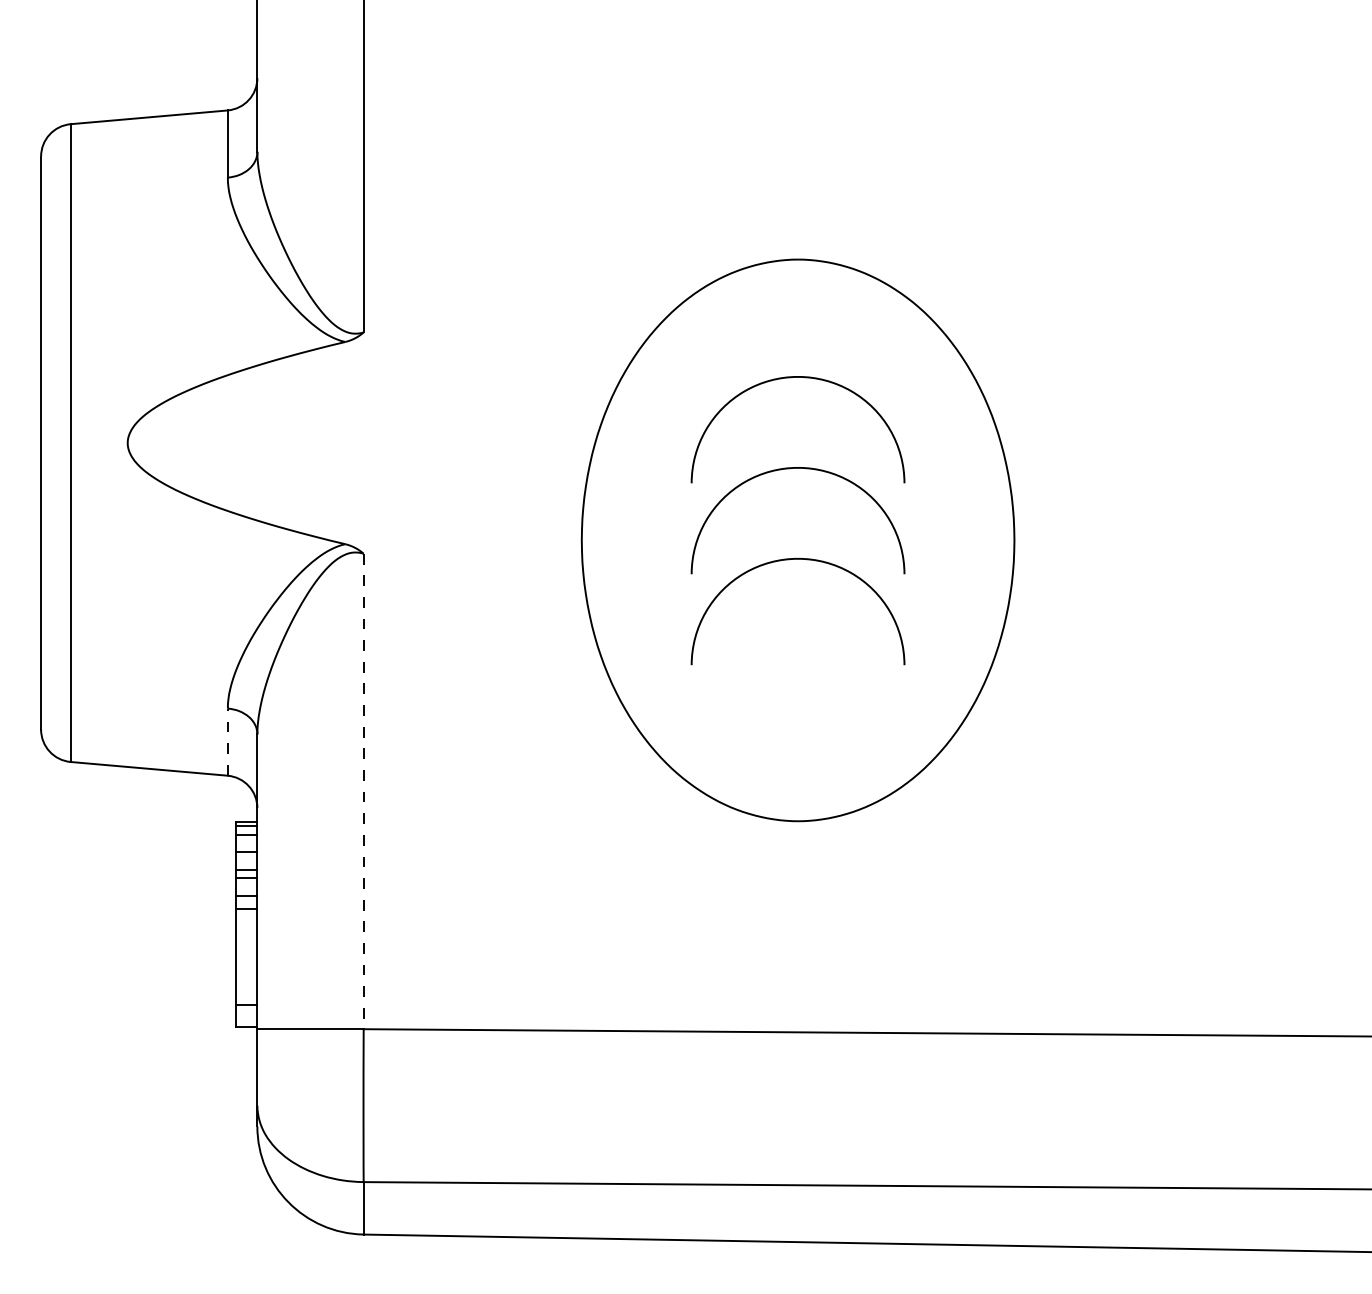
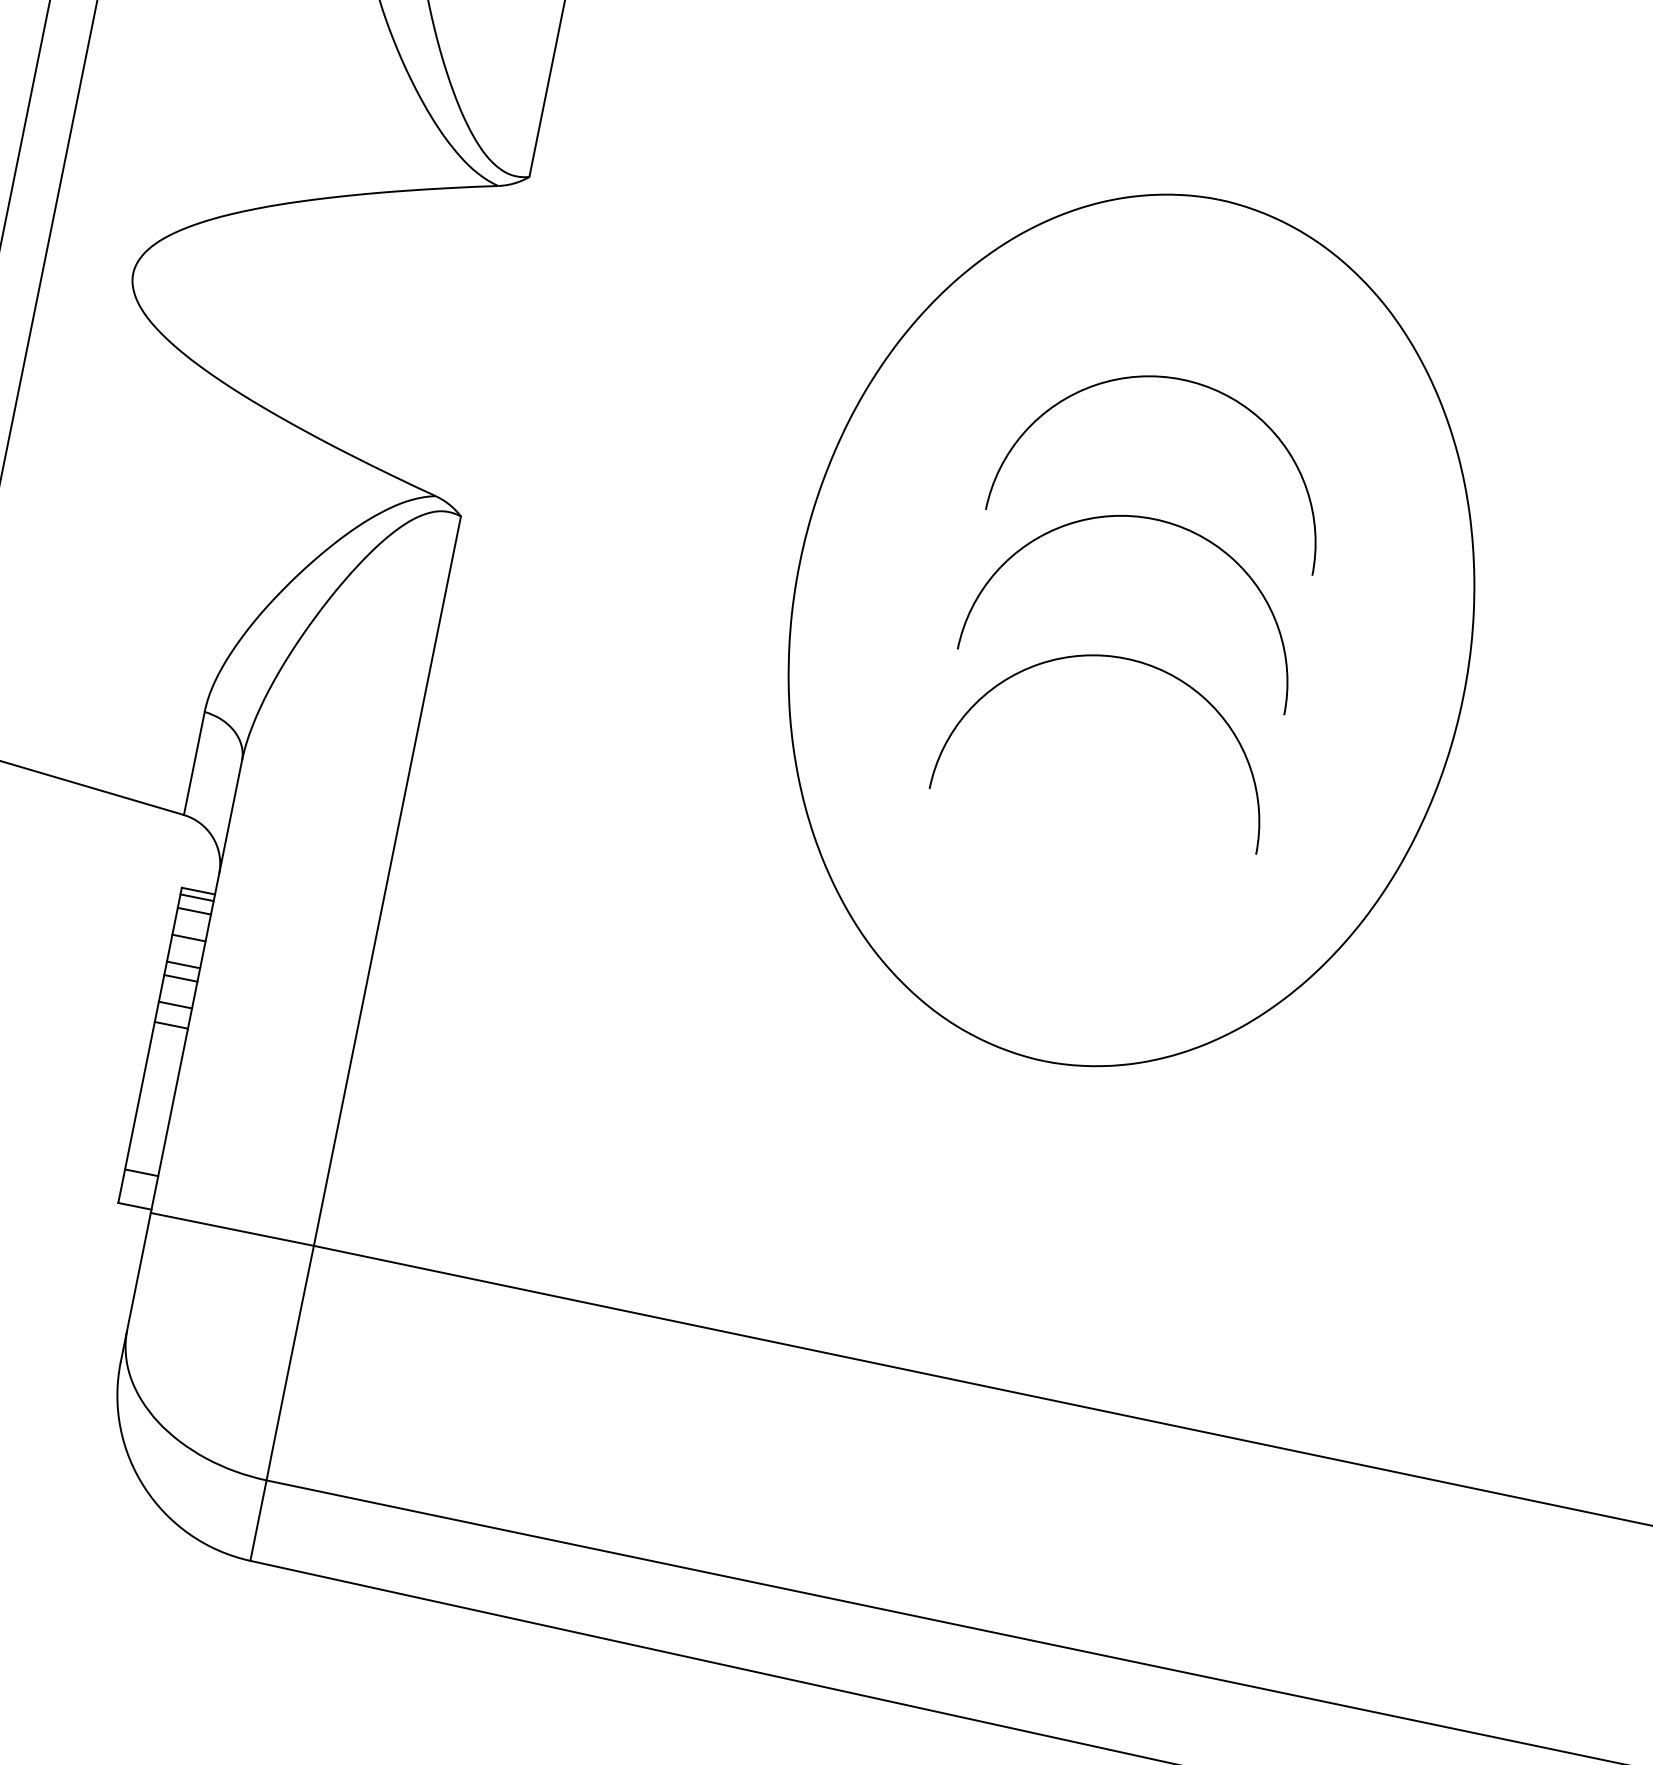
line: (227, 742) -> (193, 763), dashed -> solid
line: (363, 791) -> (387, 881), dashed -> solid

